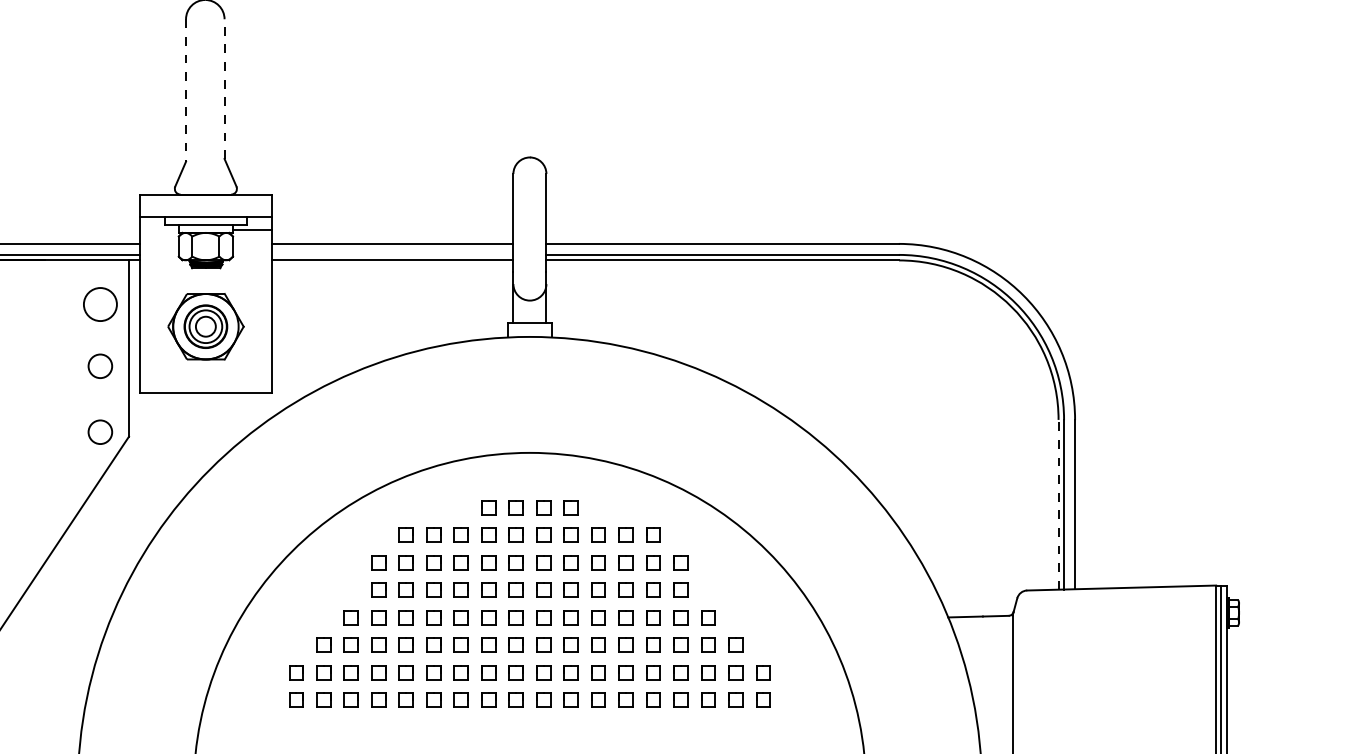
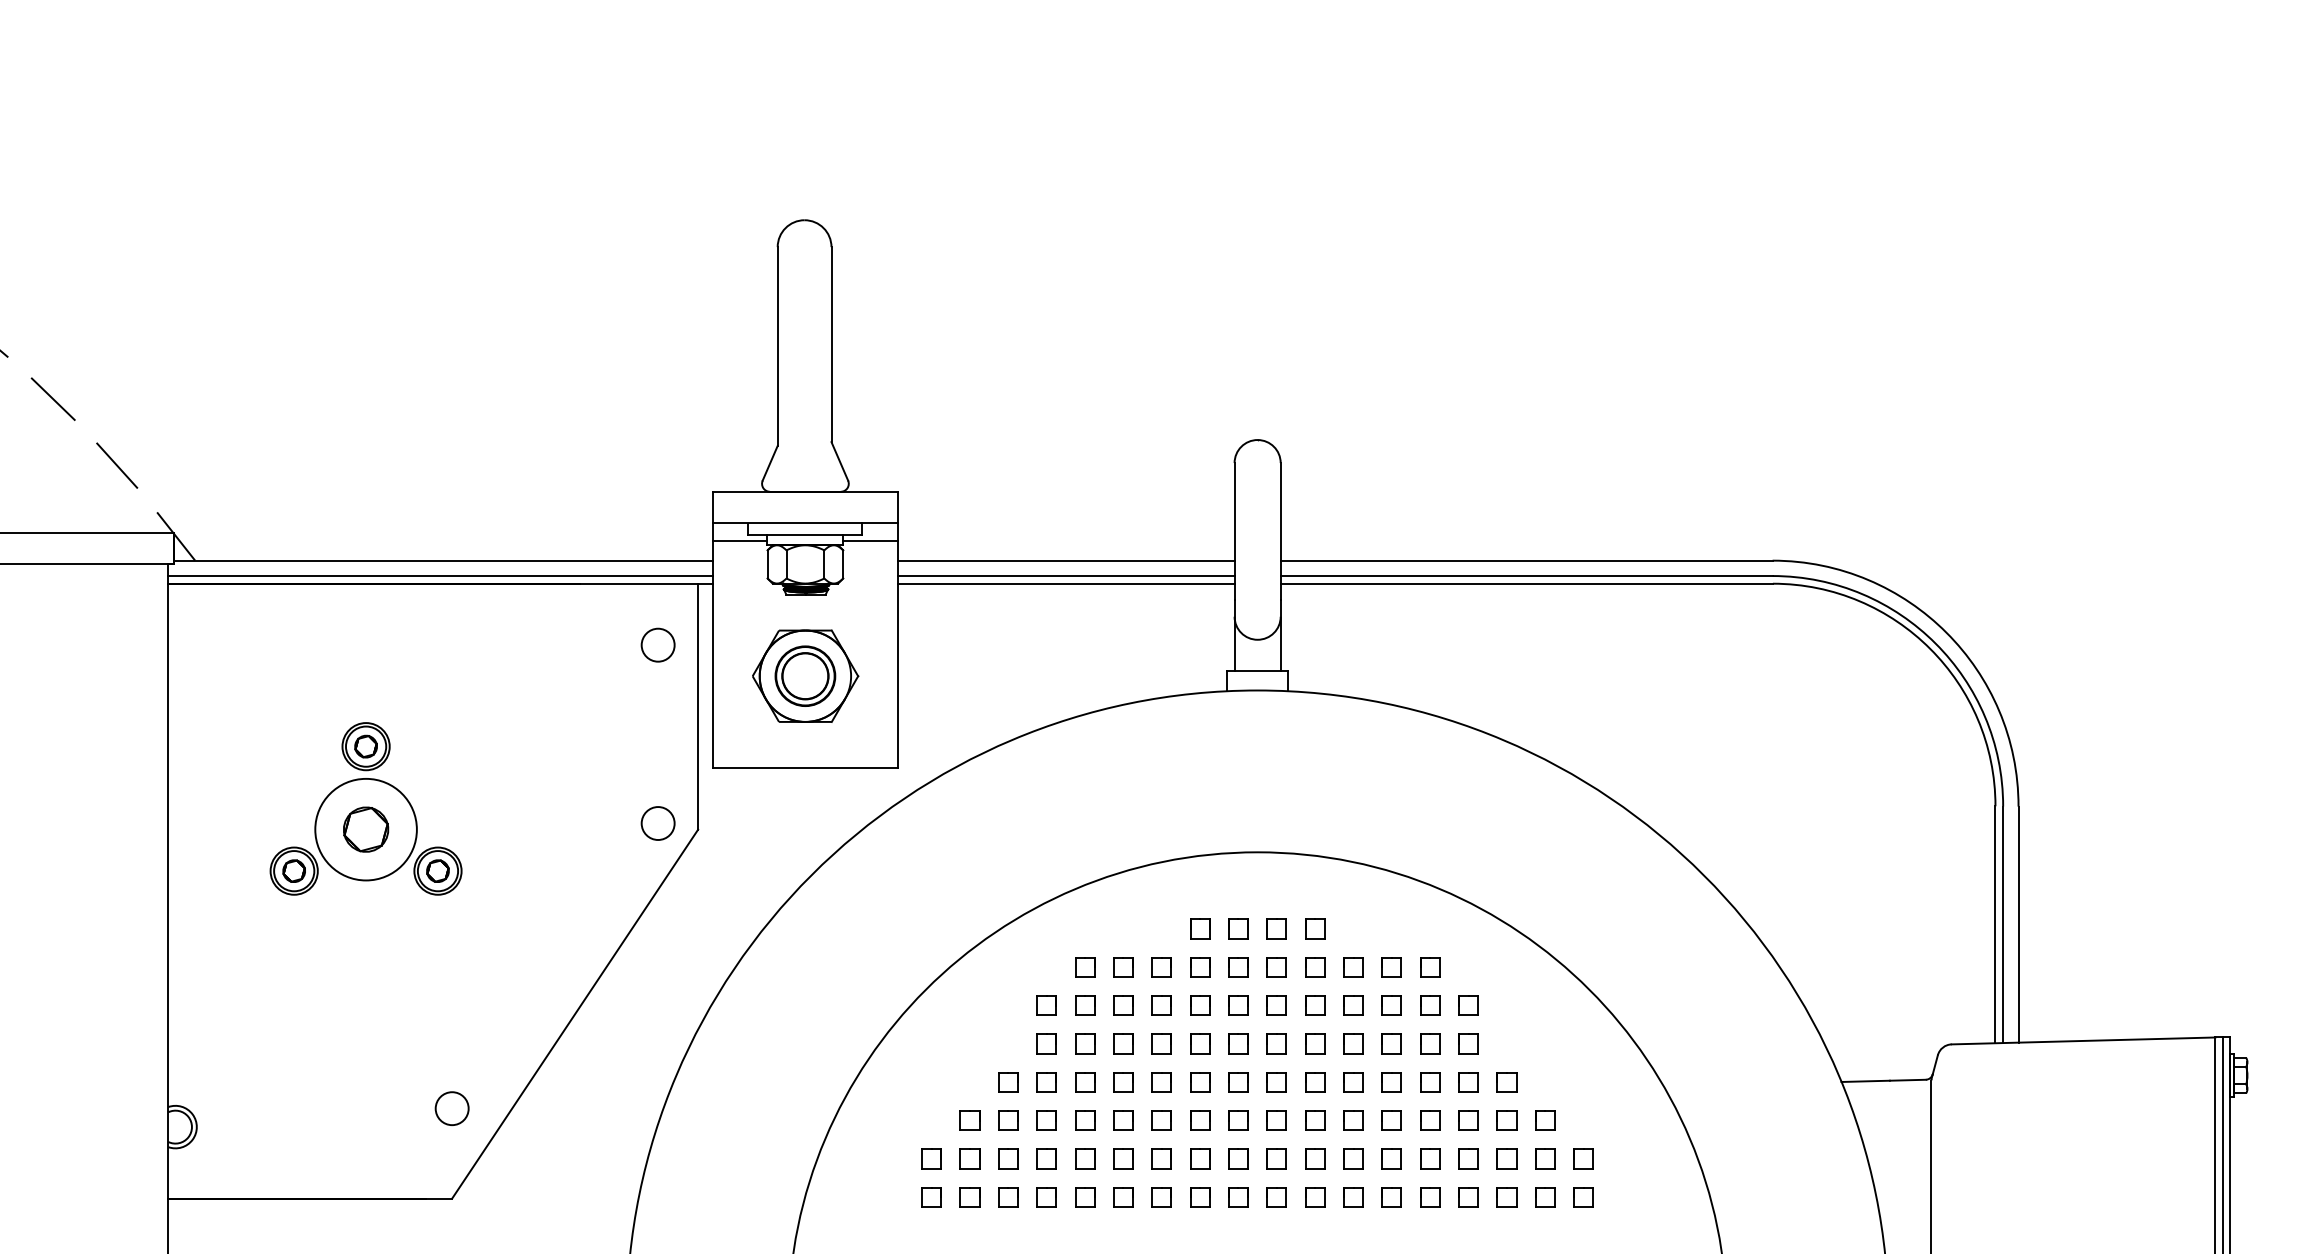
line: (224, 89) -> (831, 344), dashed -> solid
line: (185, 91) -> (777, 347), dashed -> solid
line: (159, 229) -> (740, 540), added
line: (392, 255) -> (1065, 576), added
circle: (99, 303) -> (657, 644), size x0.71
circle: (205, 326) -> (805, 676), size x1.67
circle: (99, 366) -> (657, 731), removed
line: (1058, 504) -> (1995, 924), dashed -> solid

